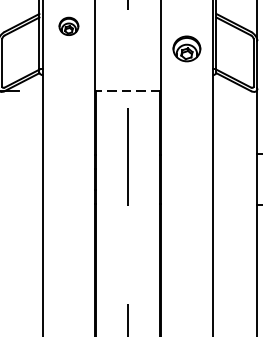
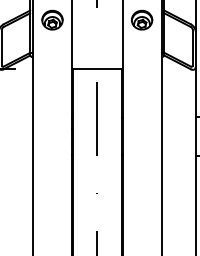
part: (68, 25) -> (52, 19), size x1.43
part: (187, 47) -> (142, 19), moved
line: (126, 91) -> (96, 69), dashed -> solid

